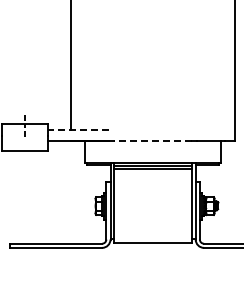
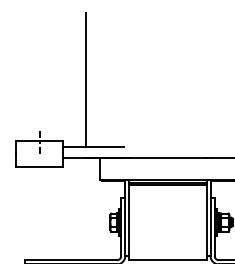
line: (78, 130) -> (93, 147), dashed -> solid
line: (153, 141) -> (168, 158), dashed -> solid

